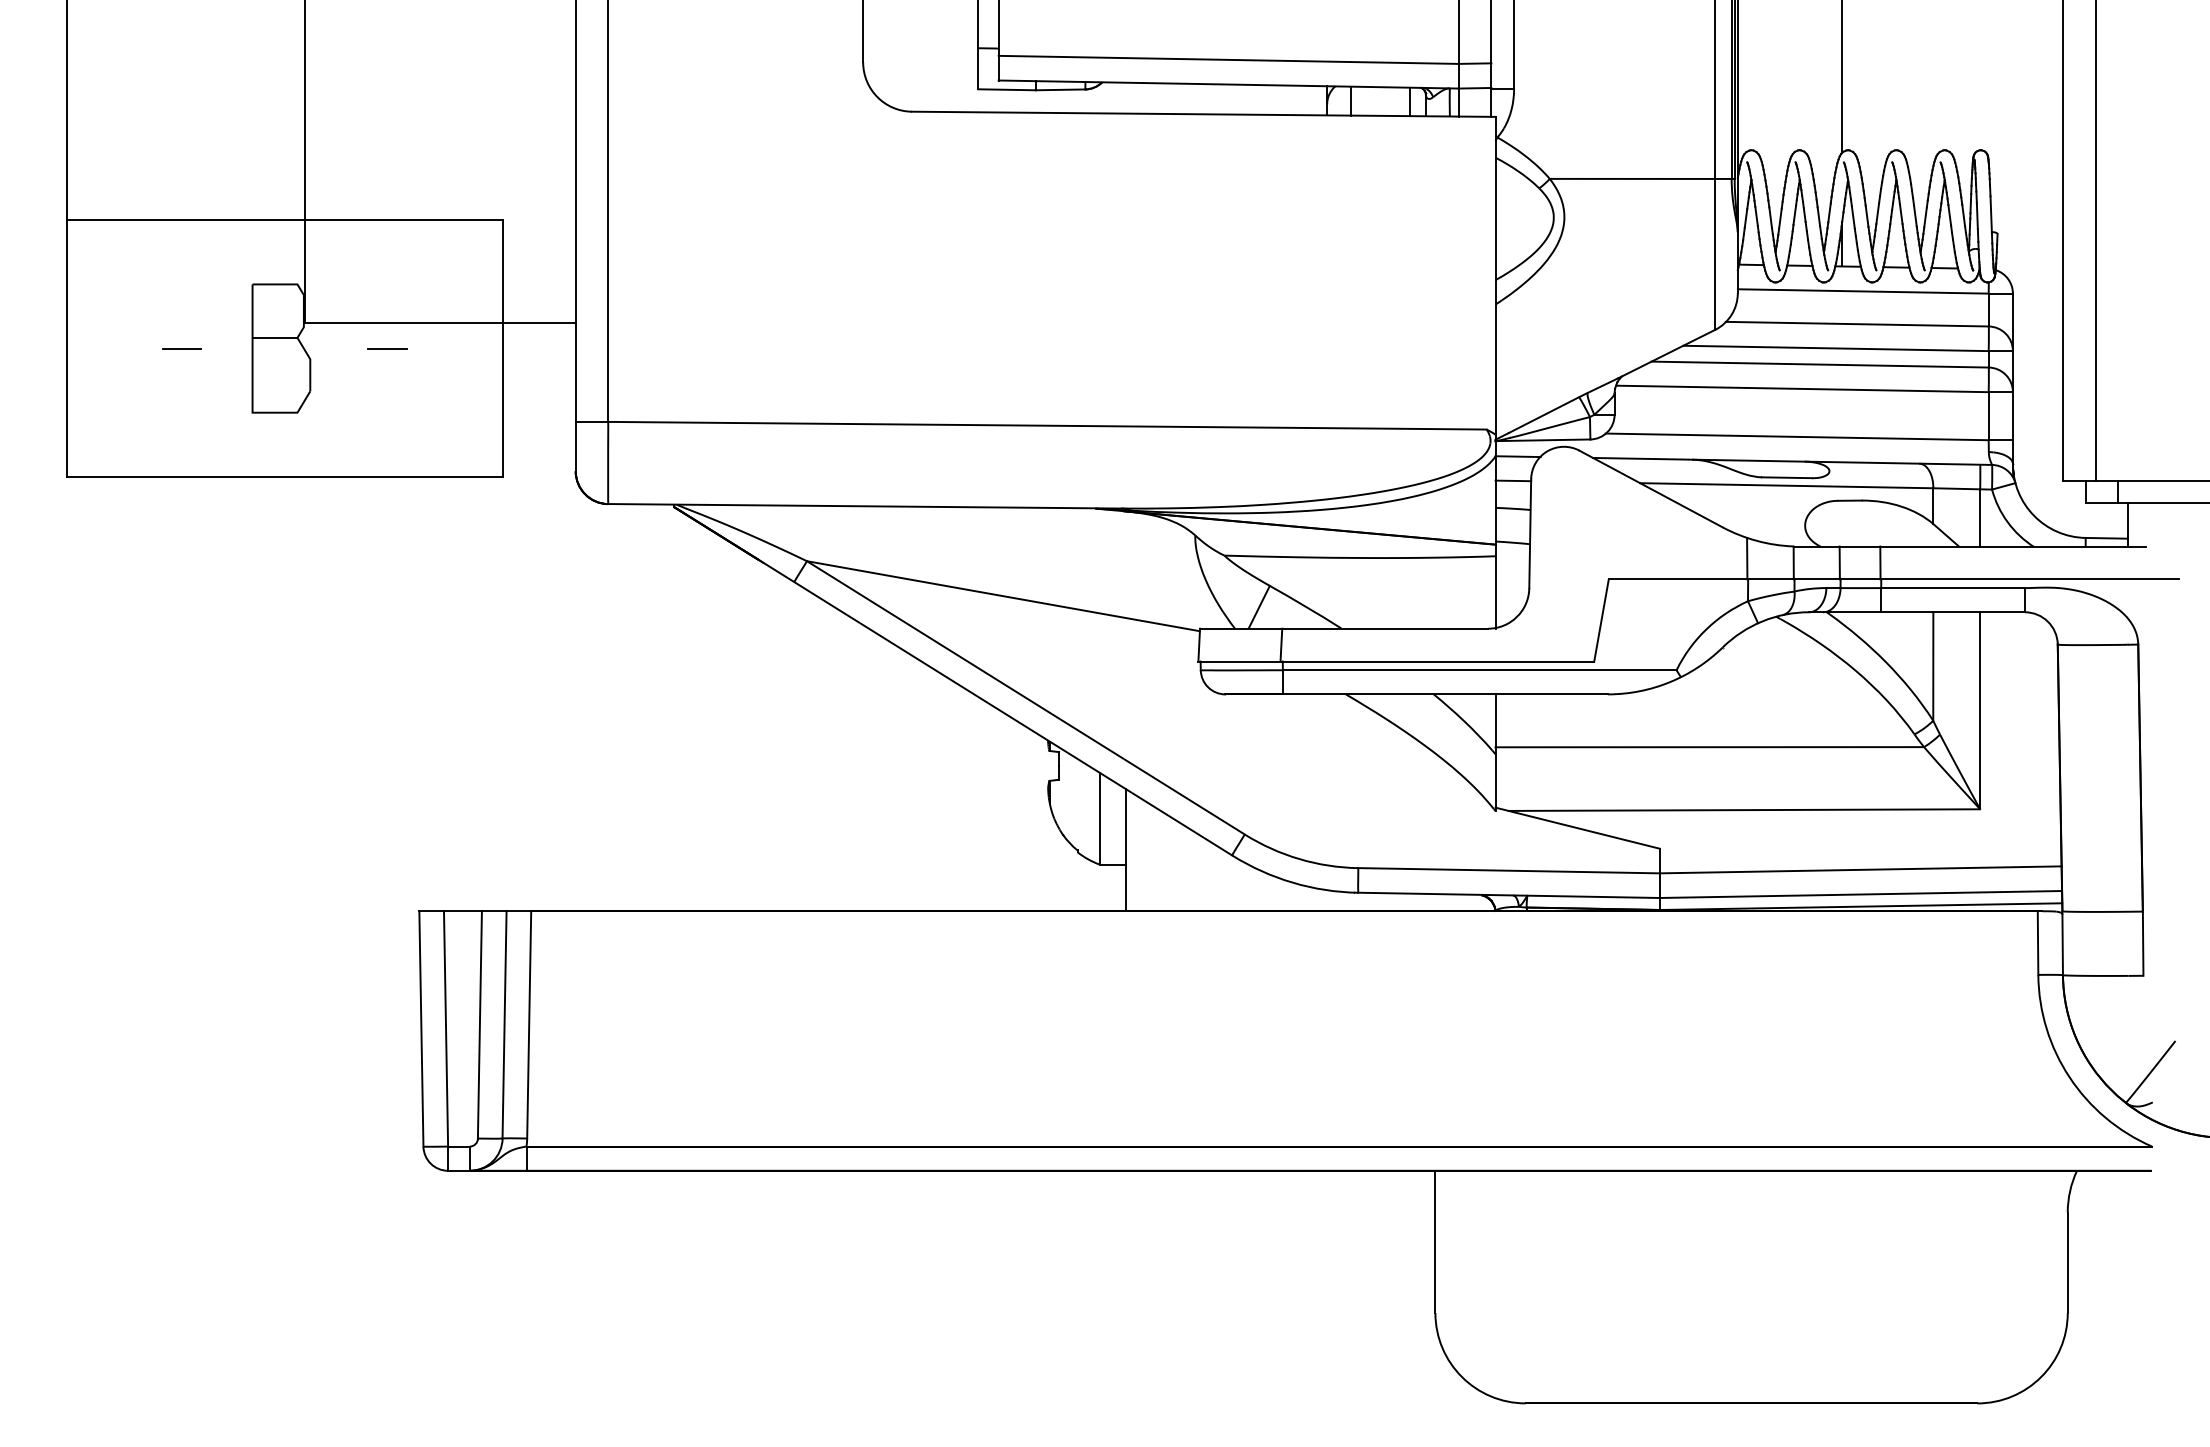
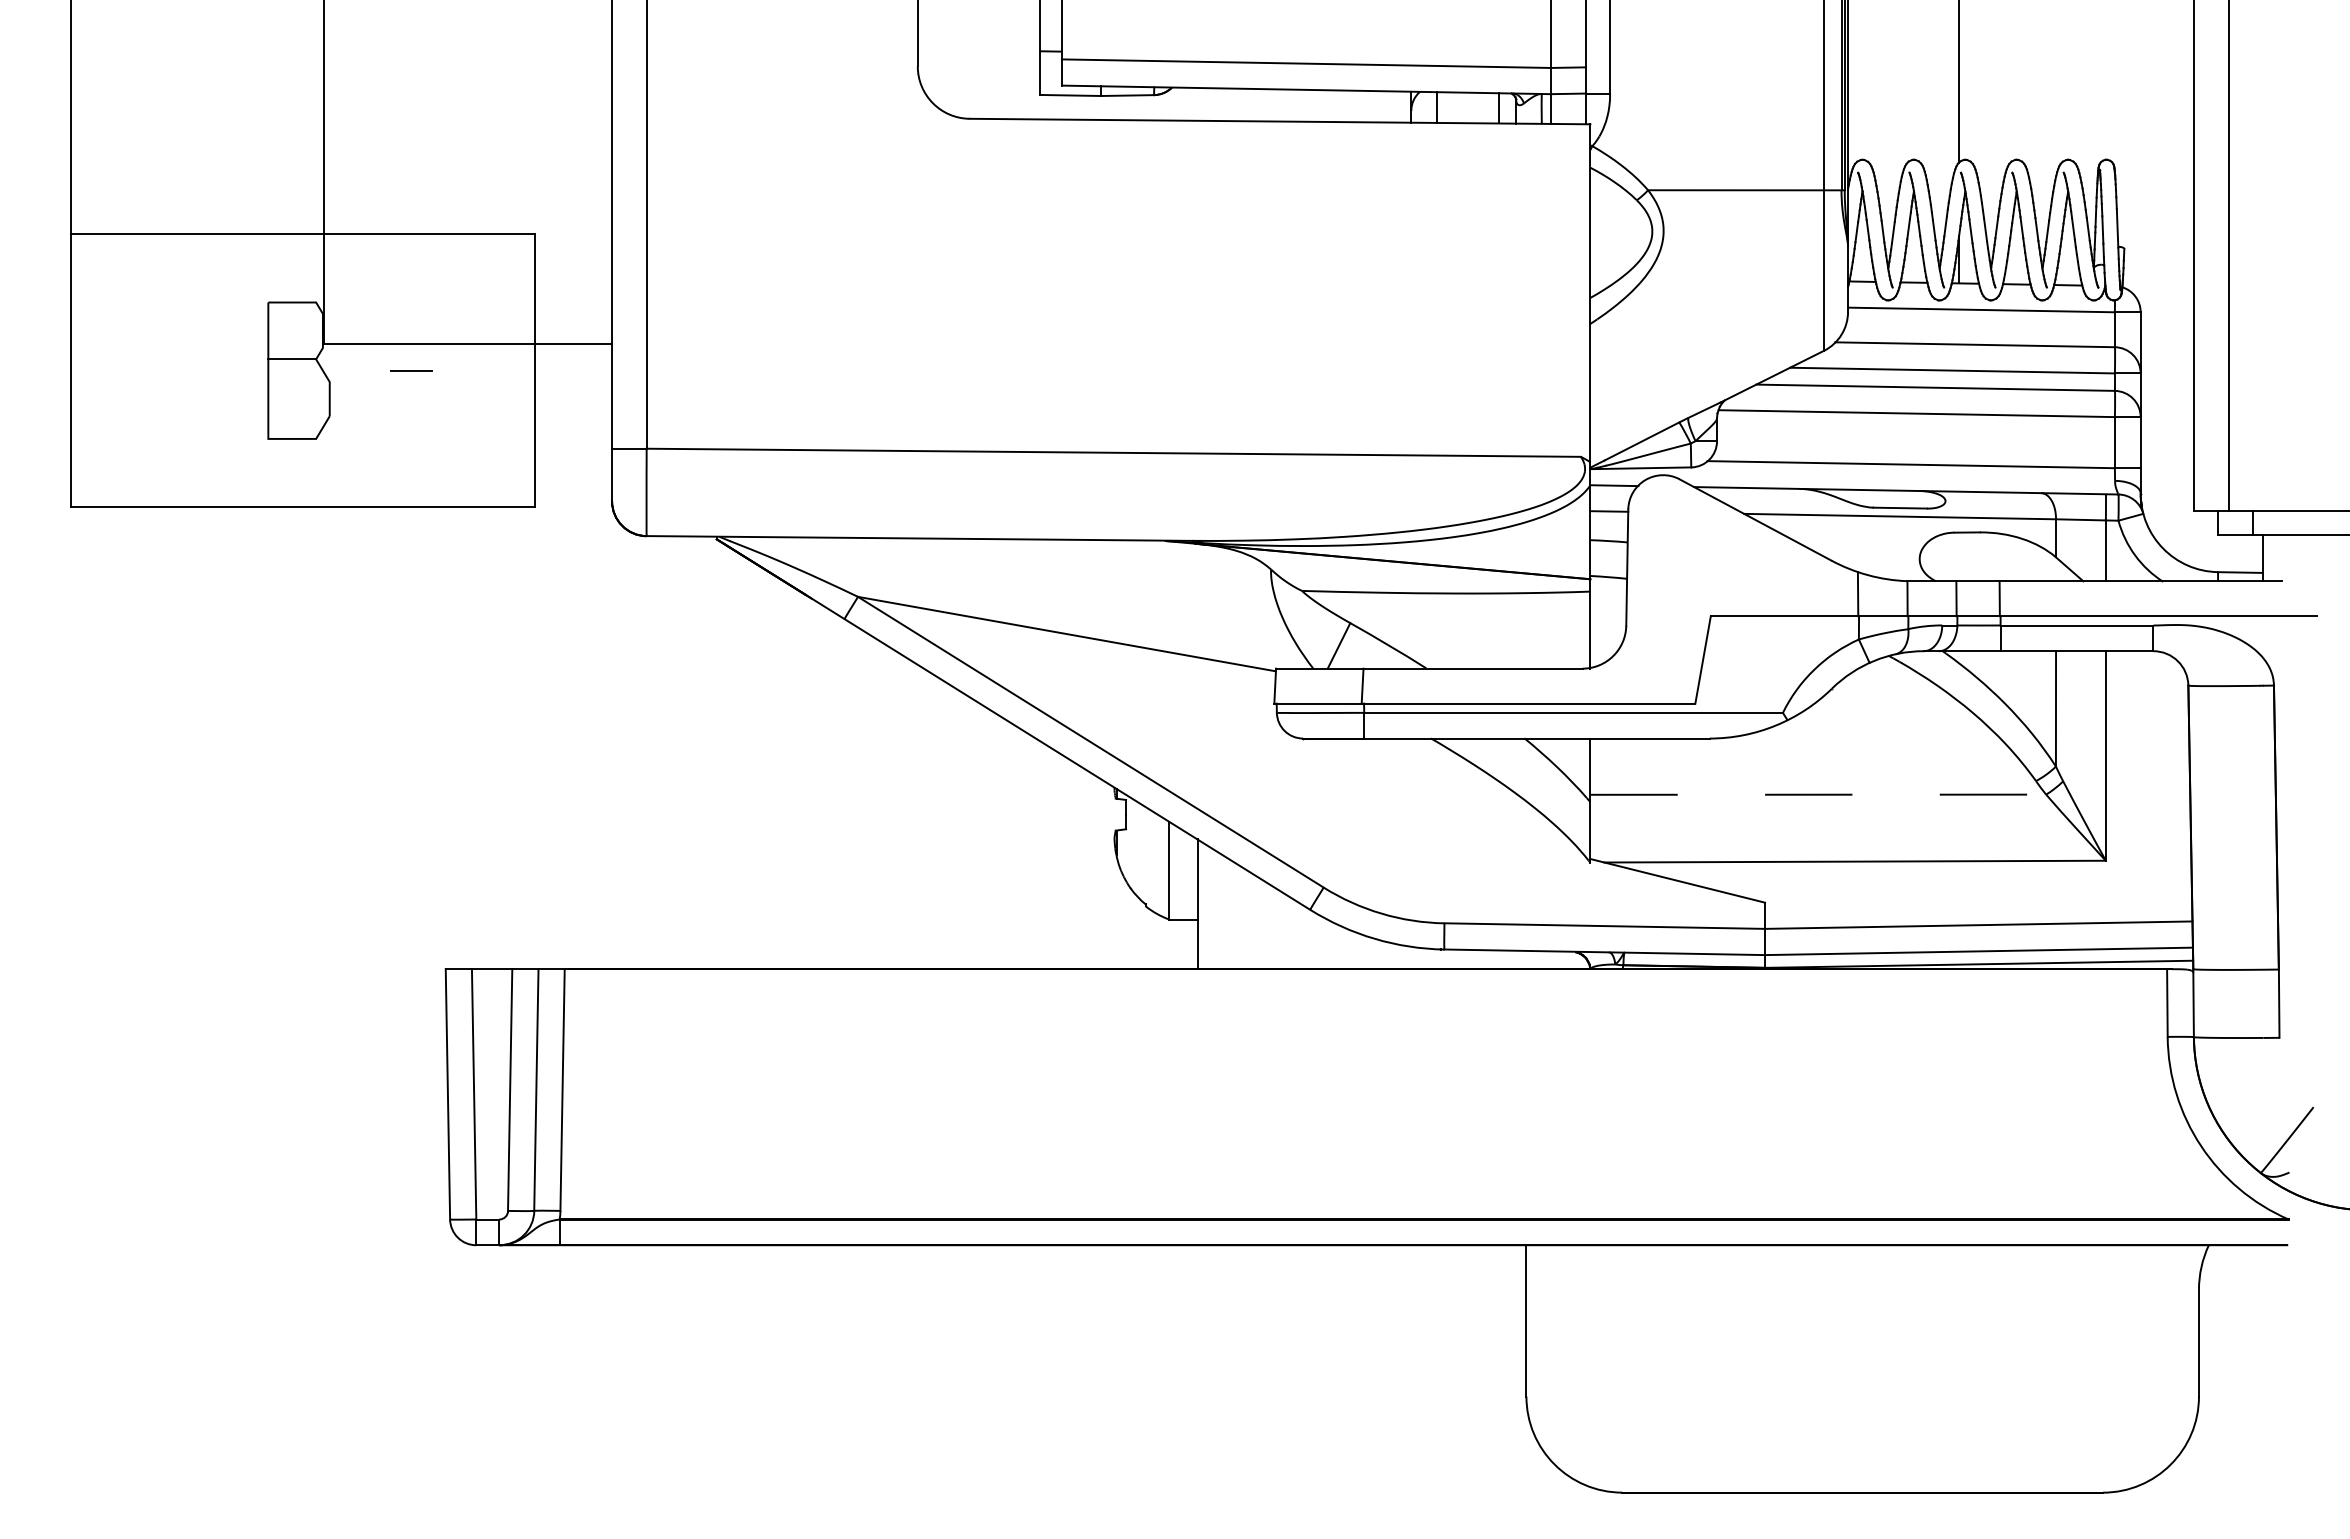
line: (182, 348) -> (193, 370), removed
line: (1710, 747) -> (1818, 794), solid -> dashed

